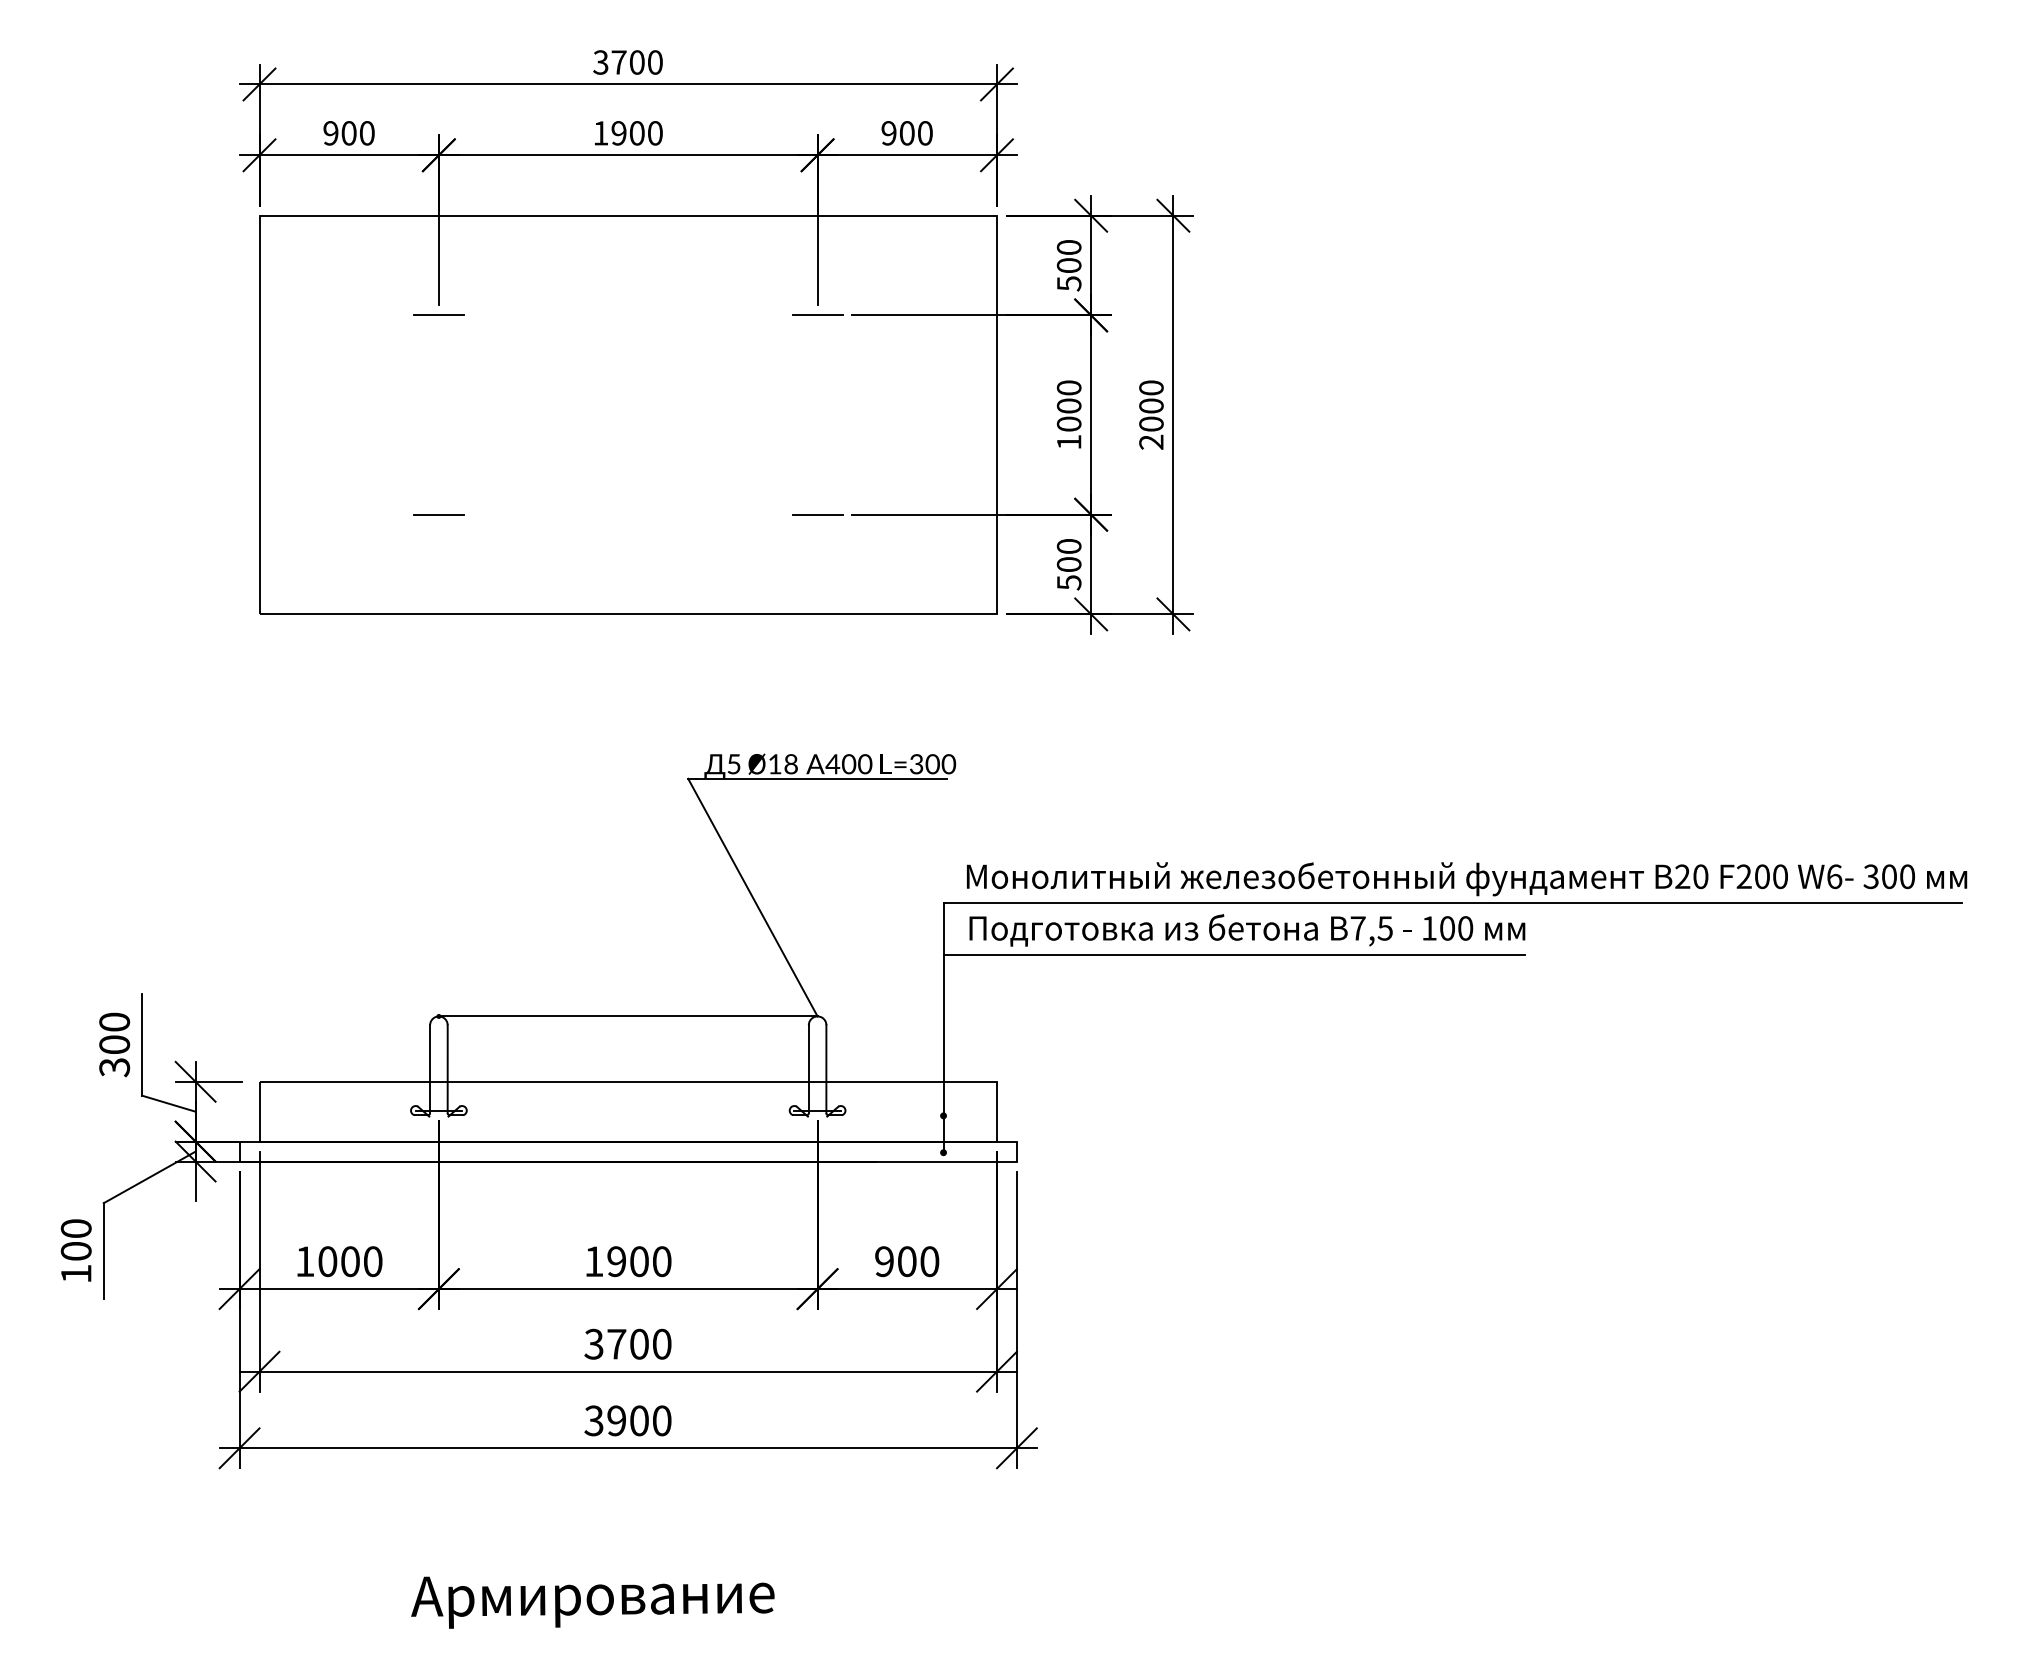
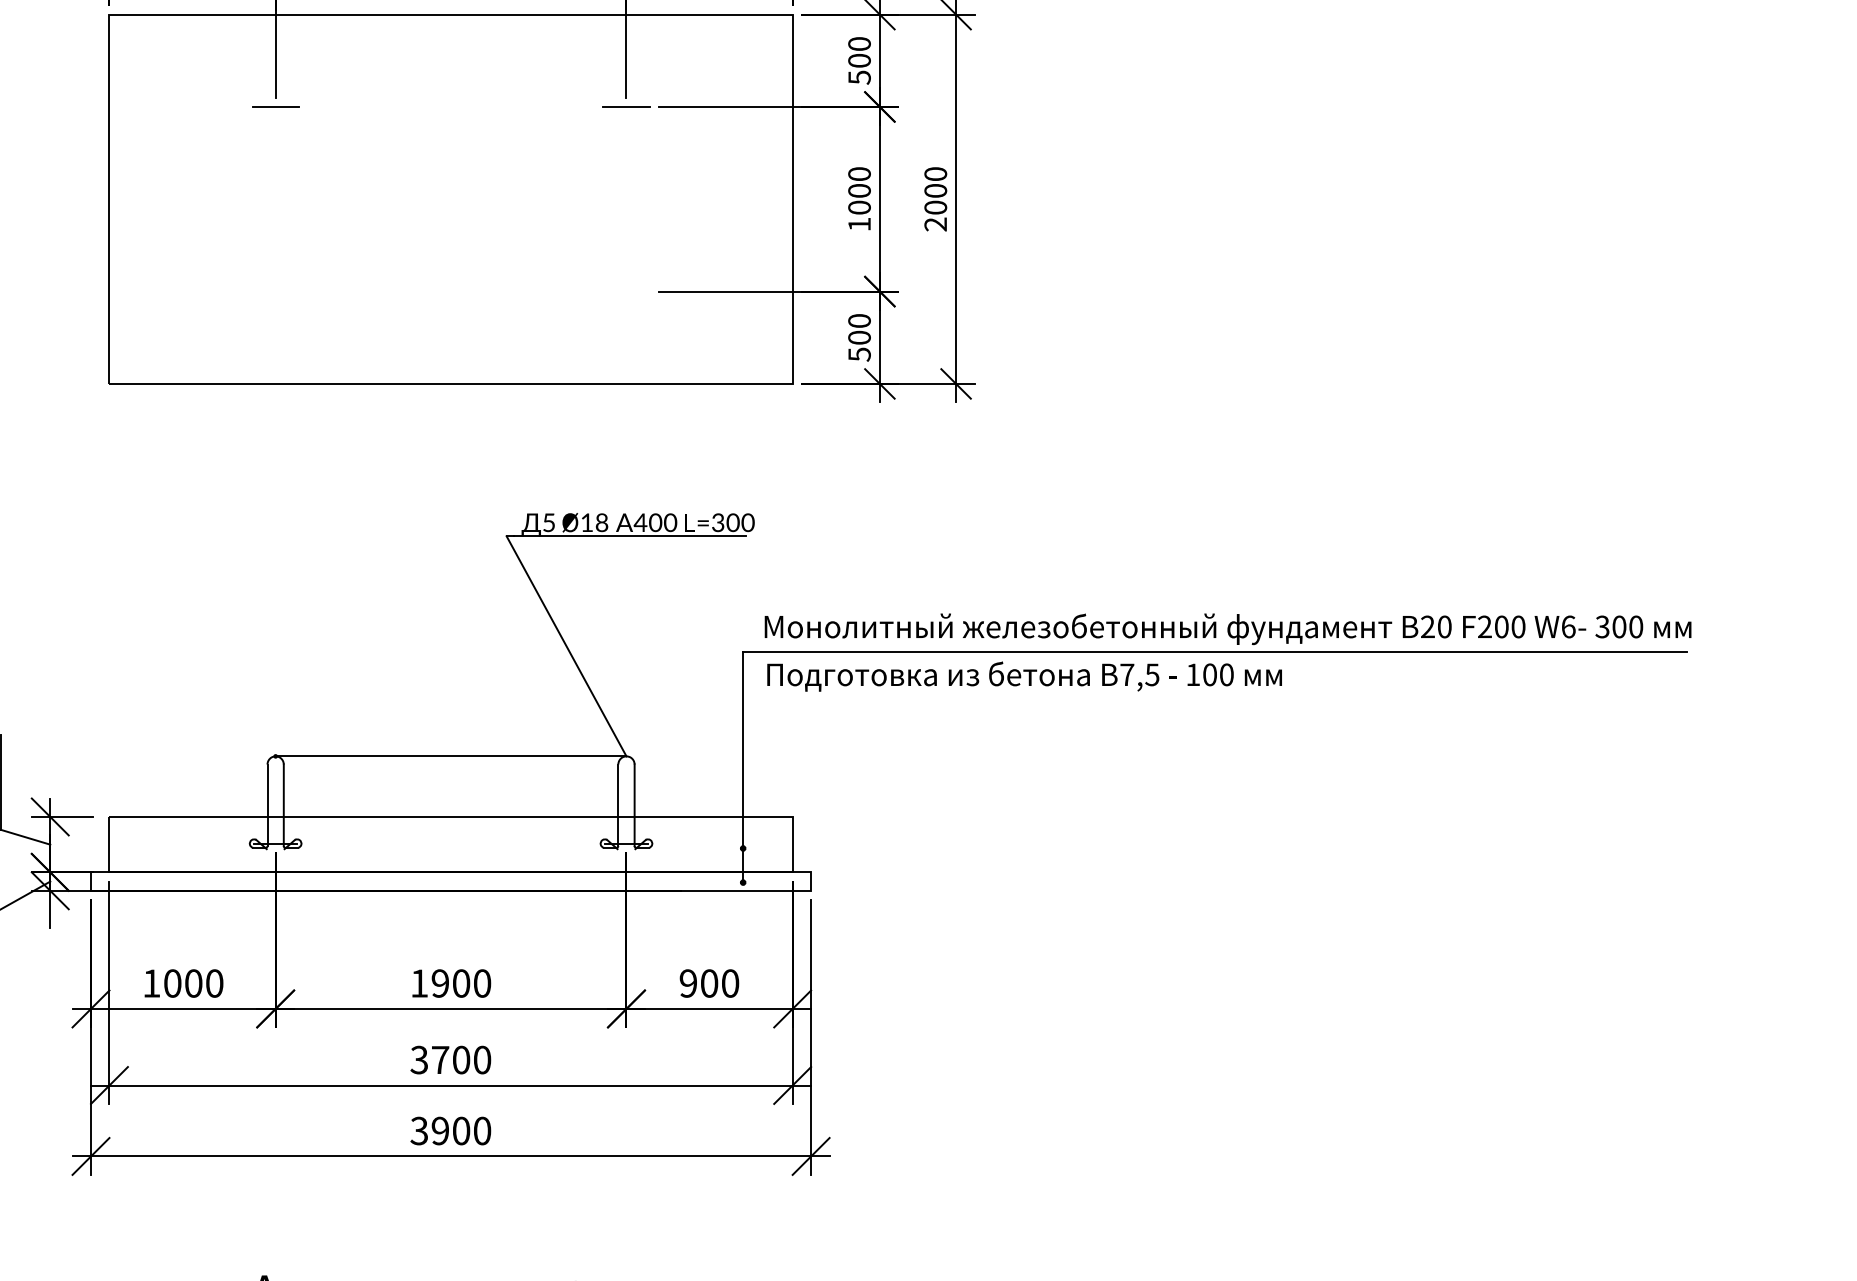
line: (438, 514) -> (275, 291), removed
line: (817, 514) -> (626, 291), removed
line: (1233, 954) -> (1011, 699), removed

